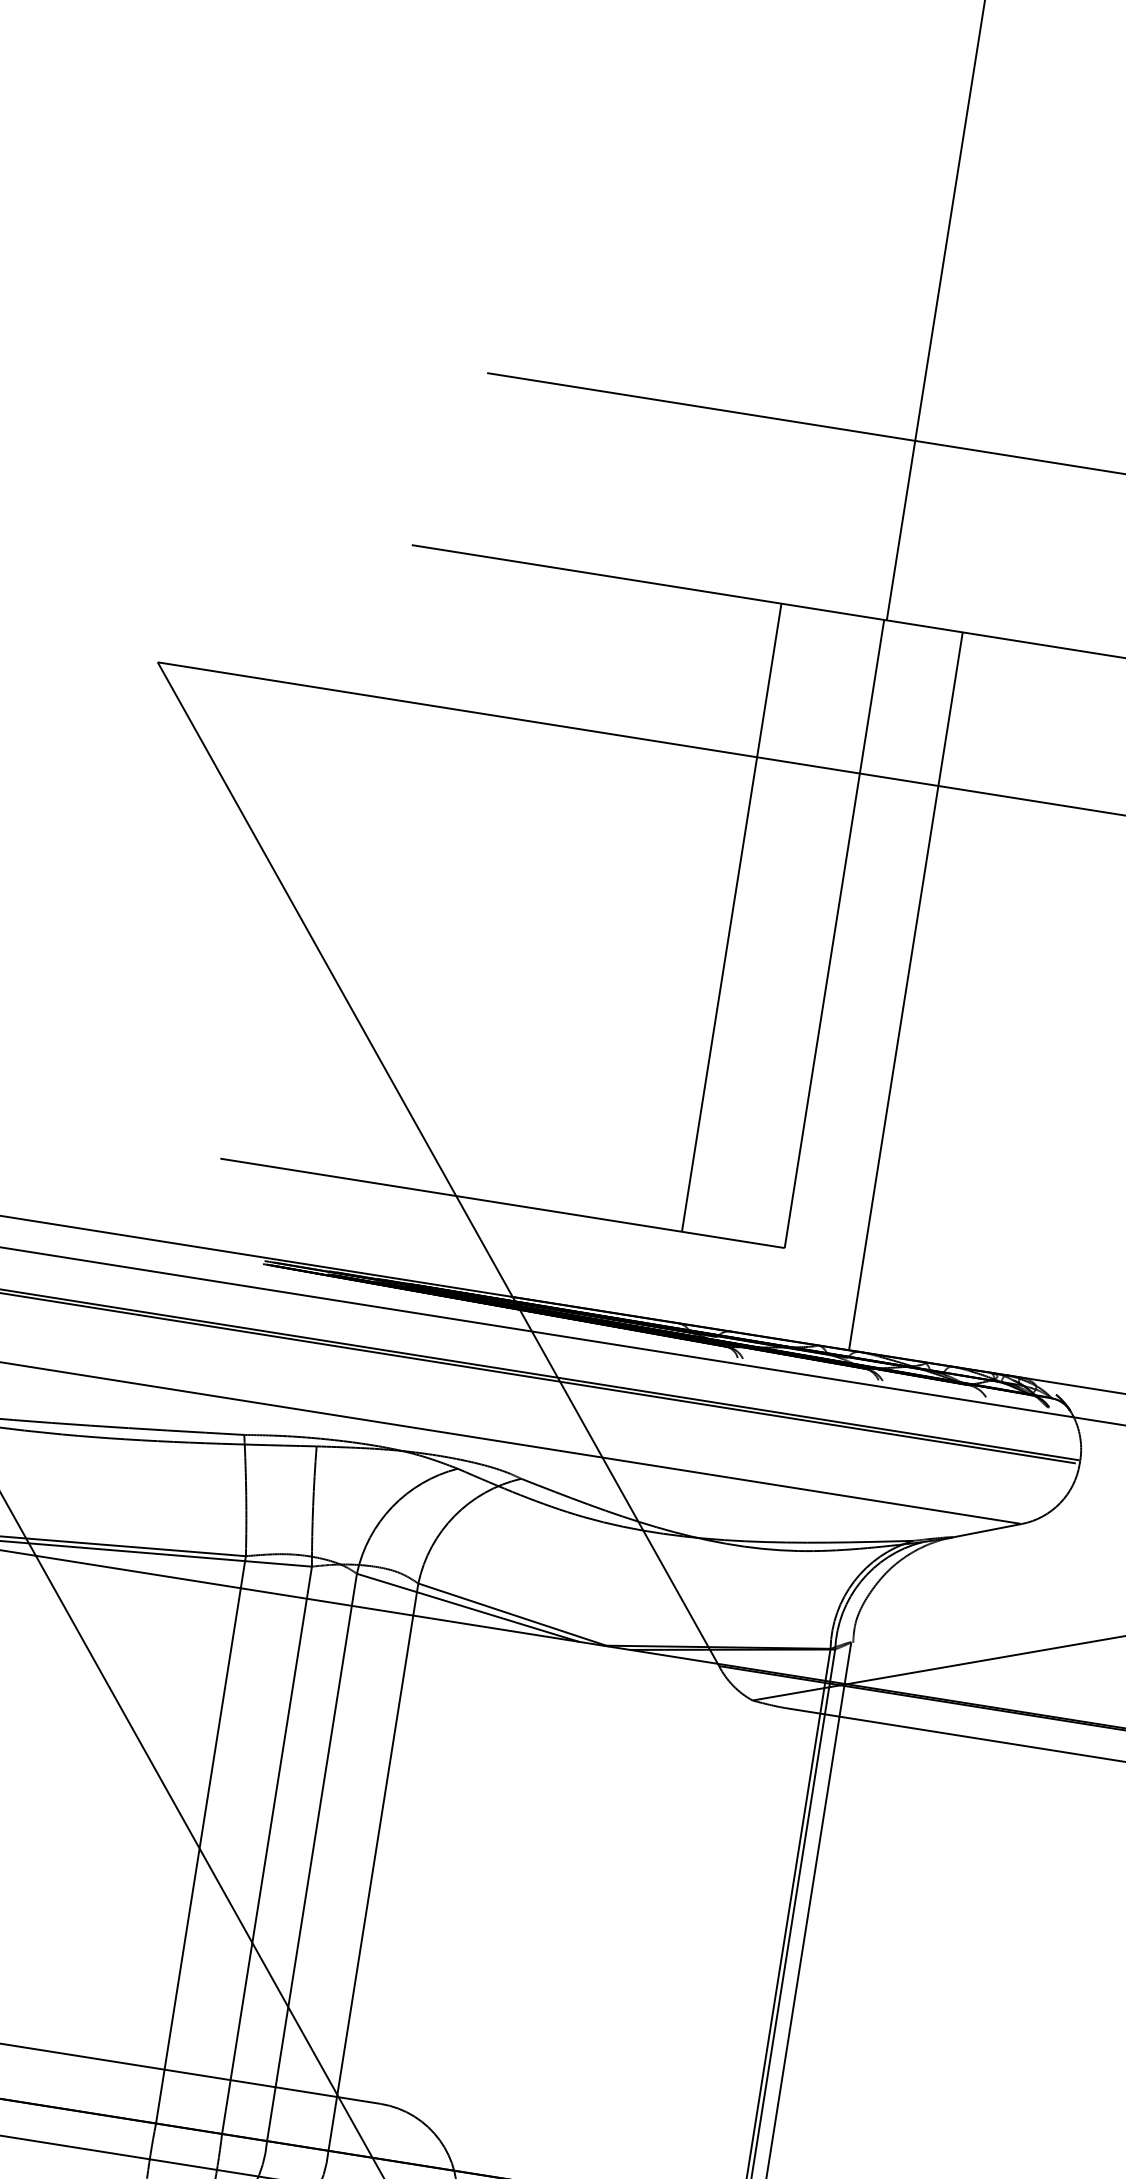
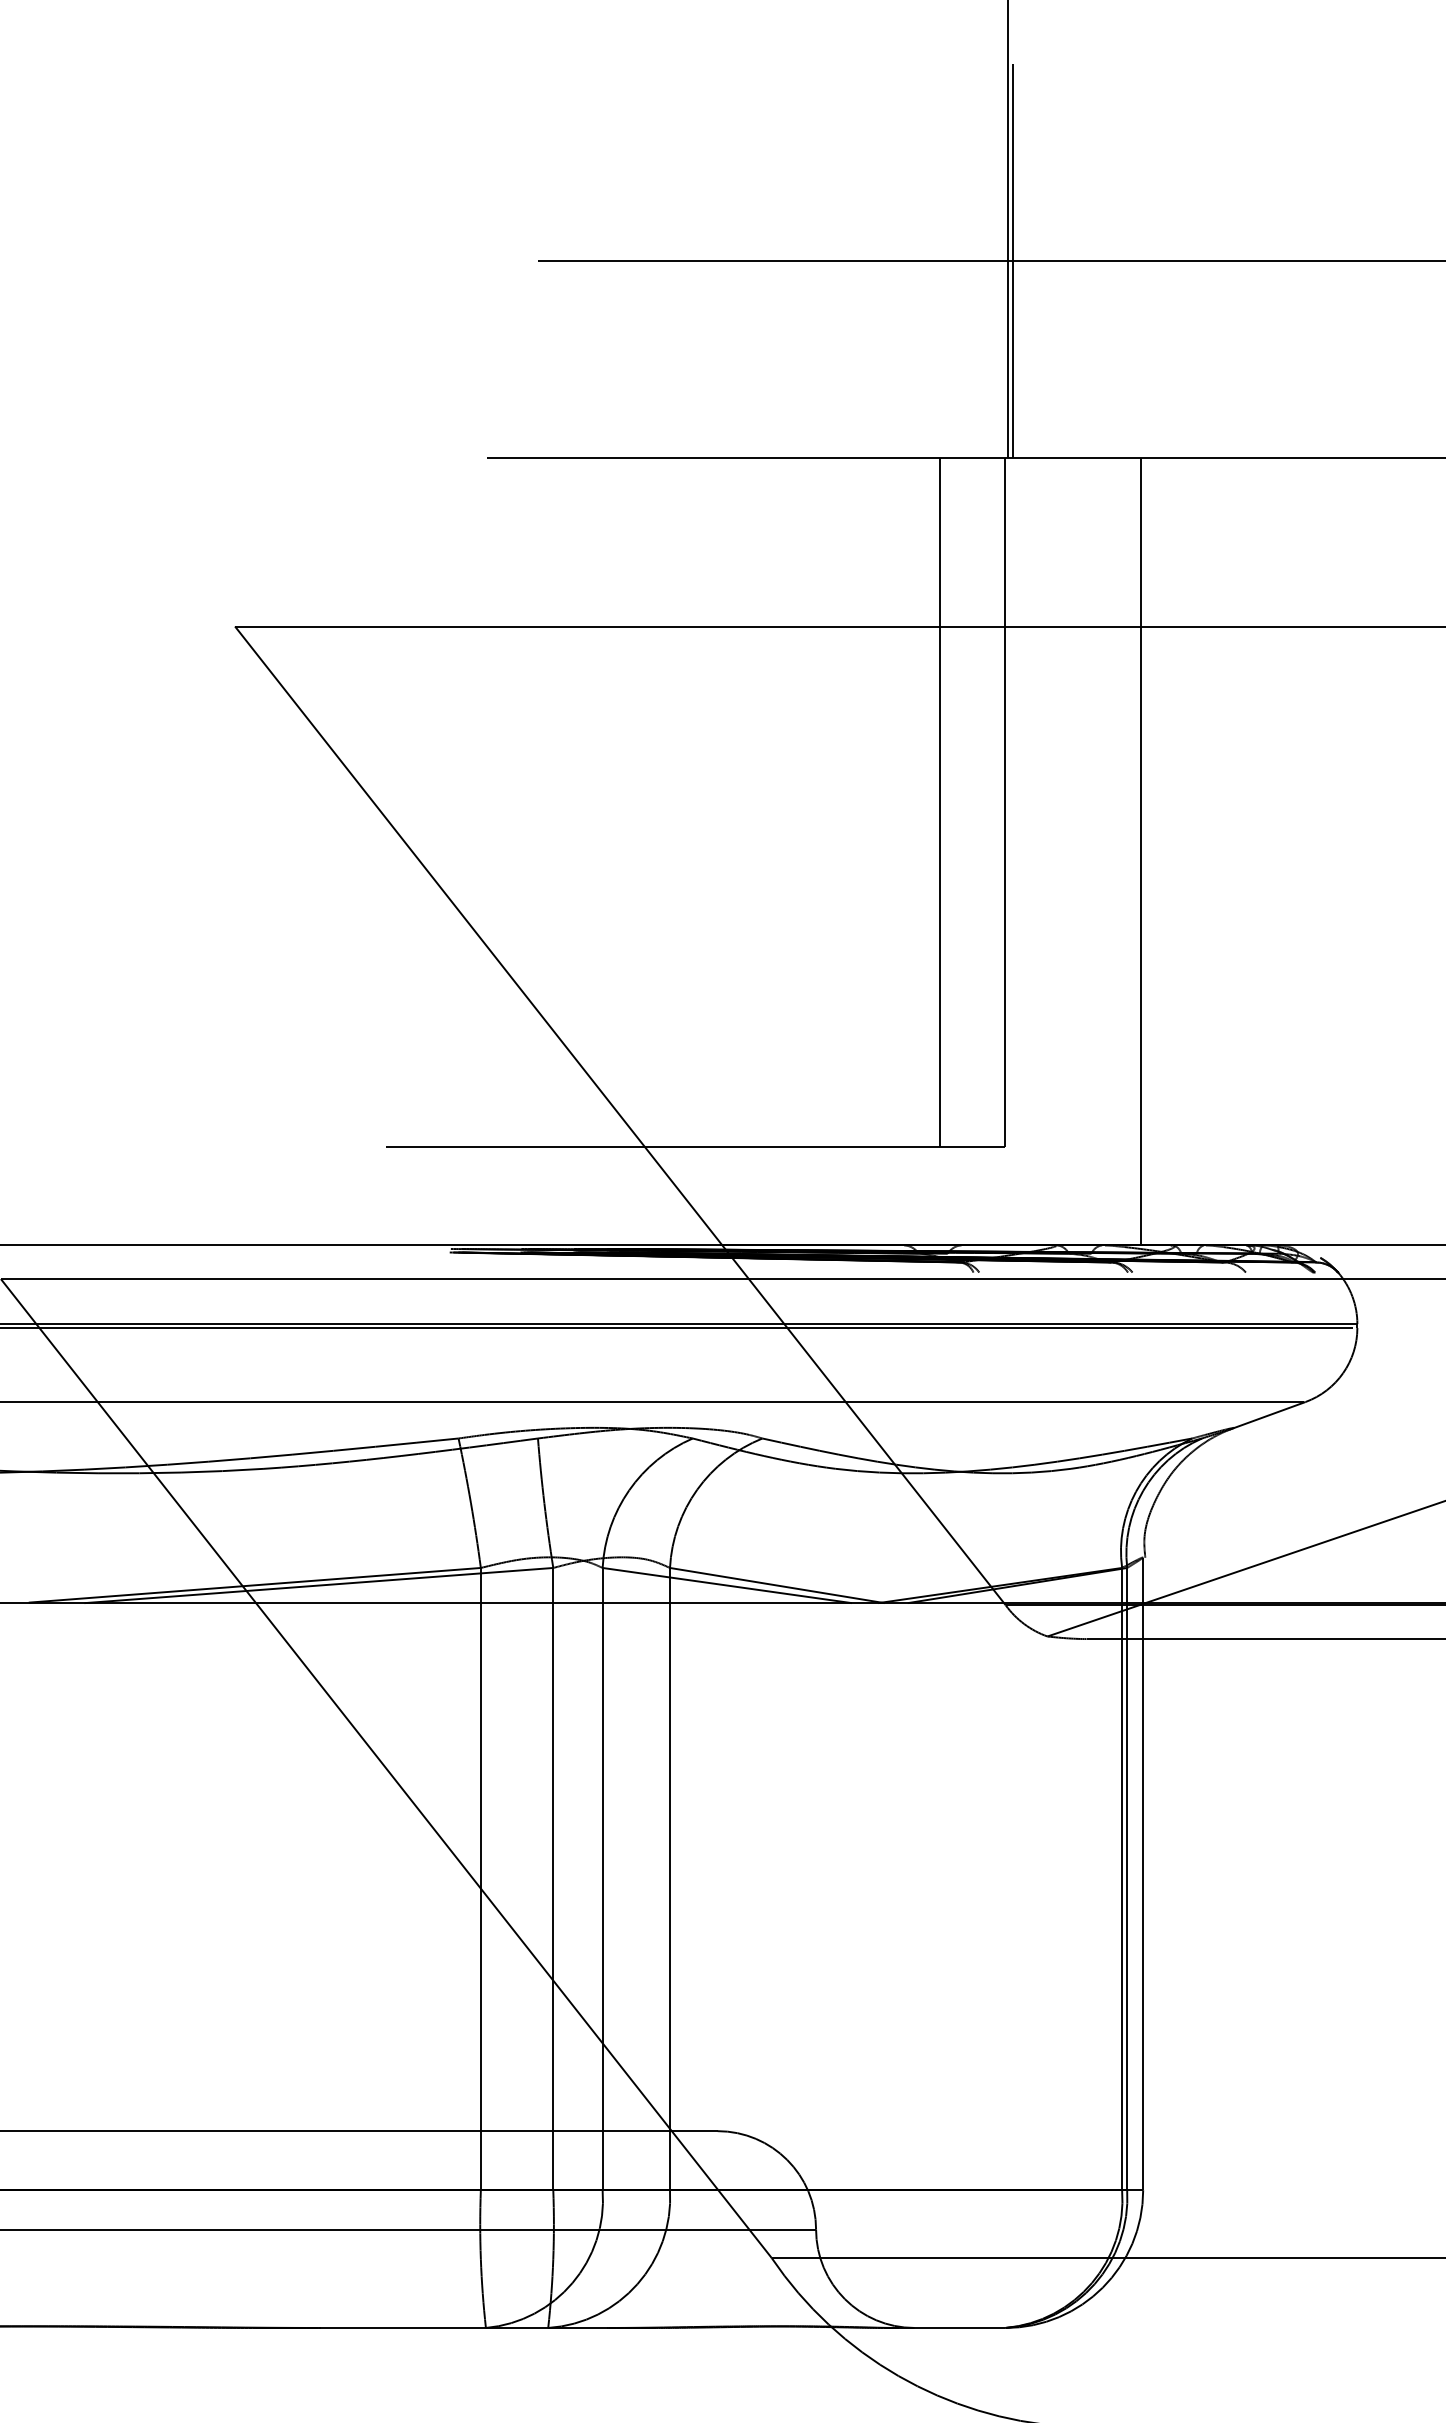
line: (919, 441) -> (1012, 261), added
line: (731, 917) -> (940, 802), moved
line: (906, 991) -> (1141, 851), moved

